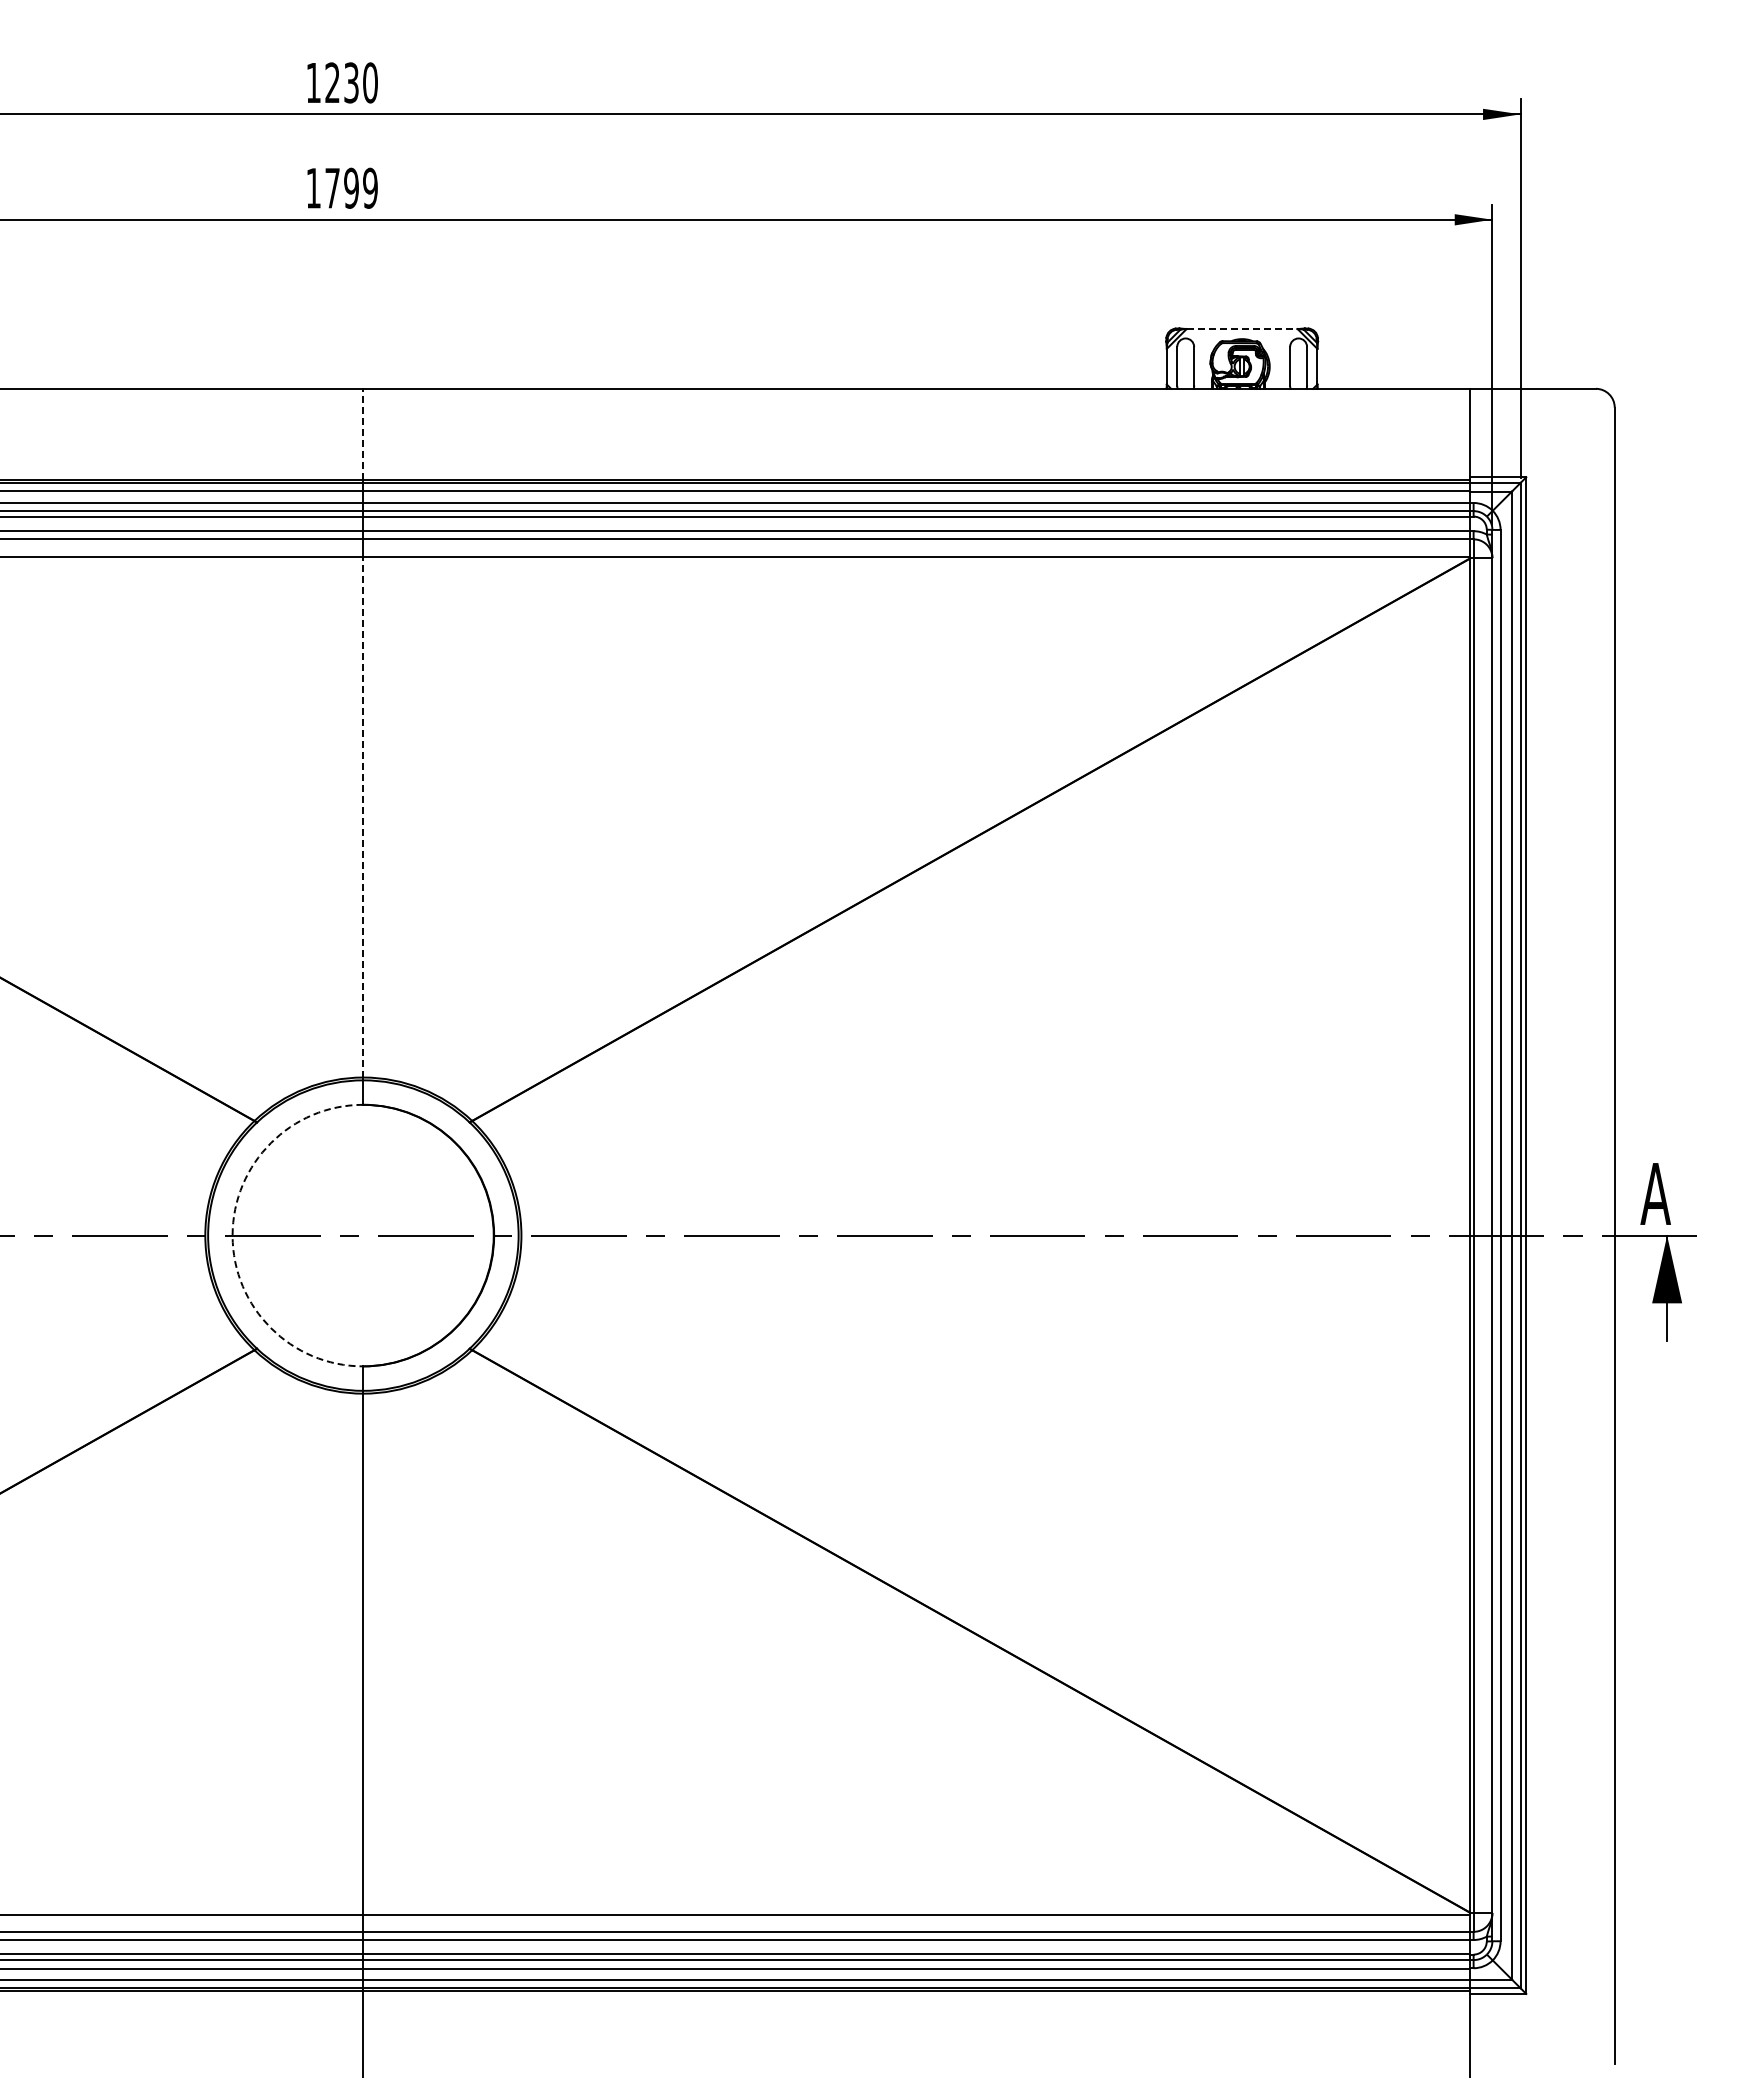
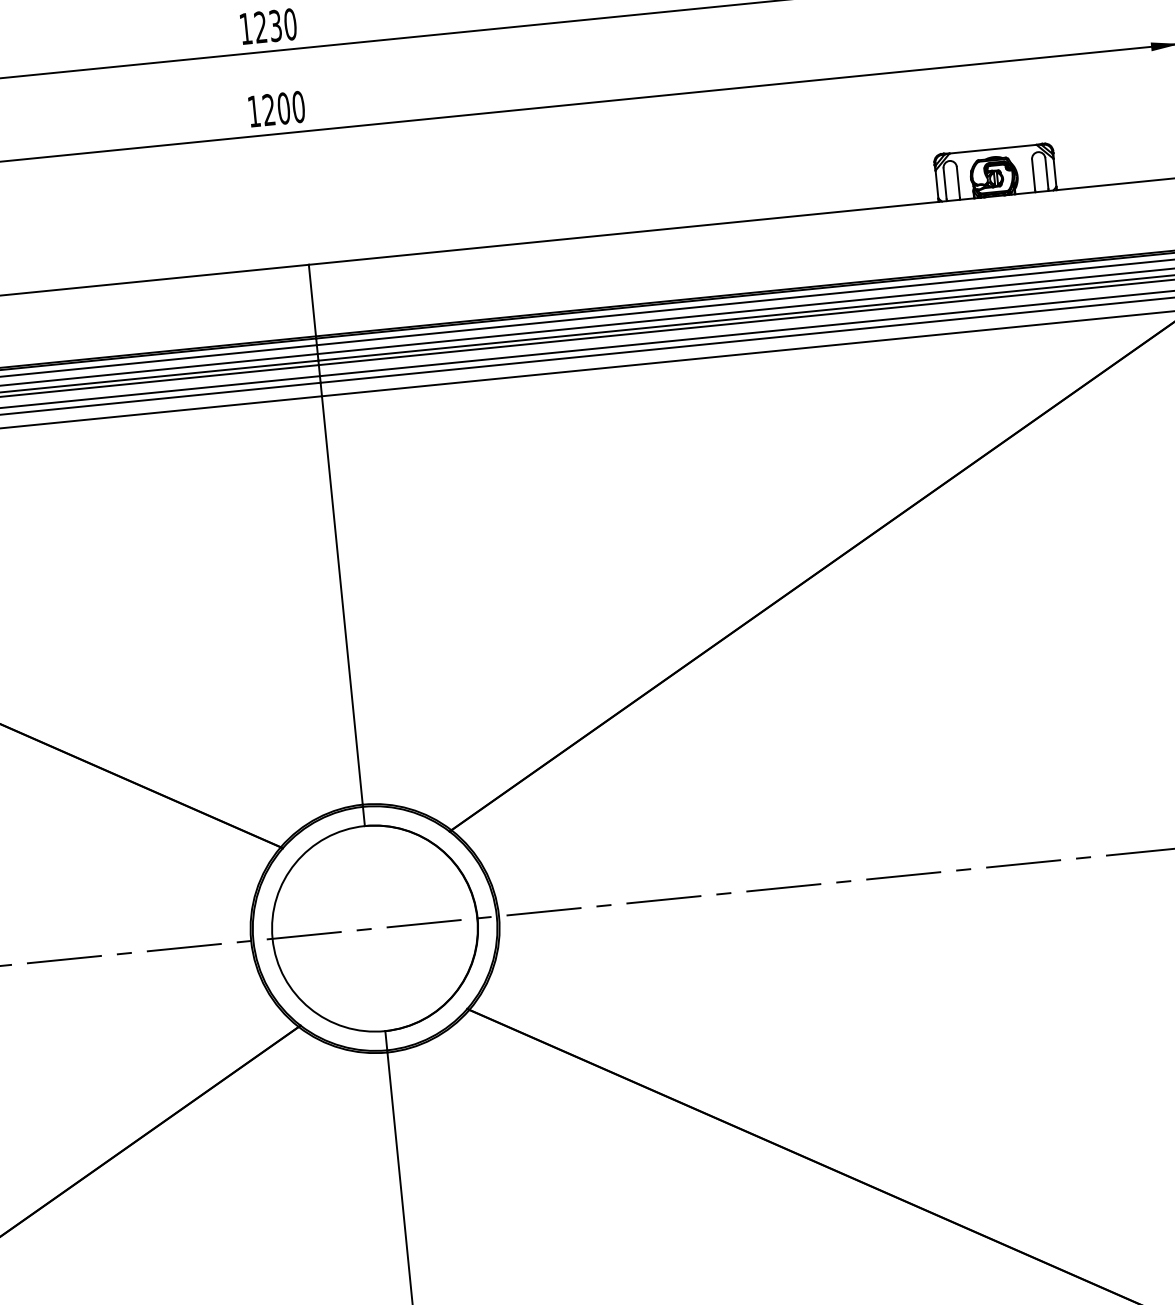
text: (351, 187) -> (283, 107), 1799 -> 1200
line: (1242, 329) -> (993, 149), dashed -> solid
line: (363, 434) -> (312, 300), dashed -> solid
line: (363, 816) -> (342, 600), dashed -> solid
arc: (232, 1235) -> (272, 938), dashed -> solid

